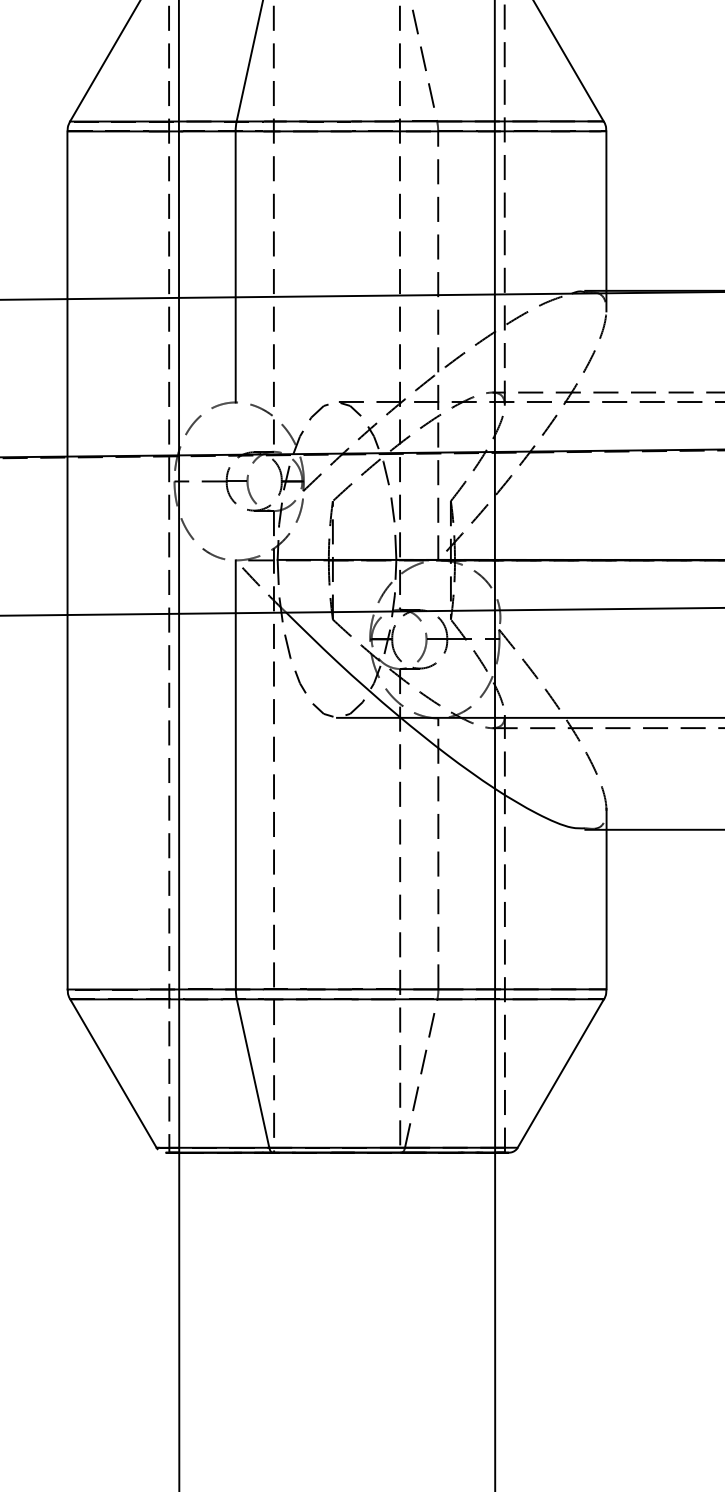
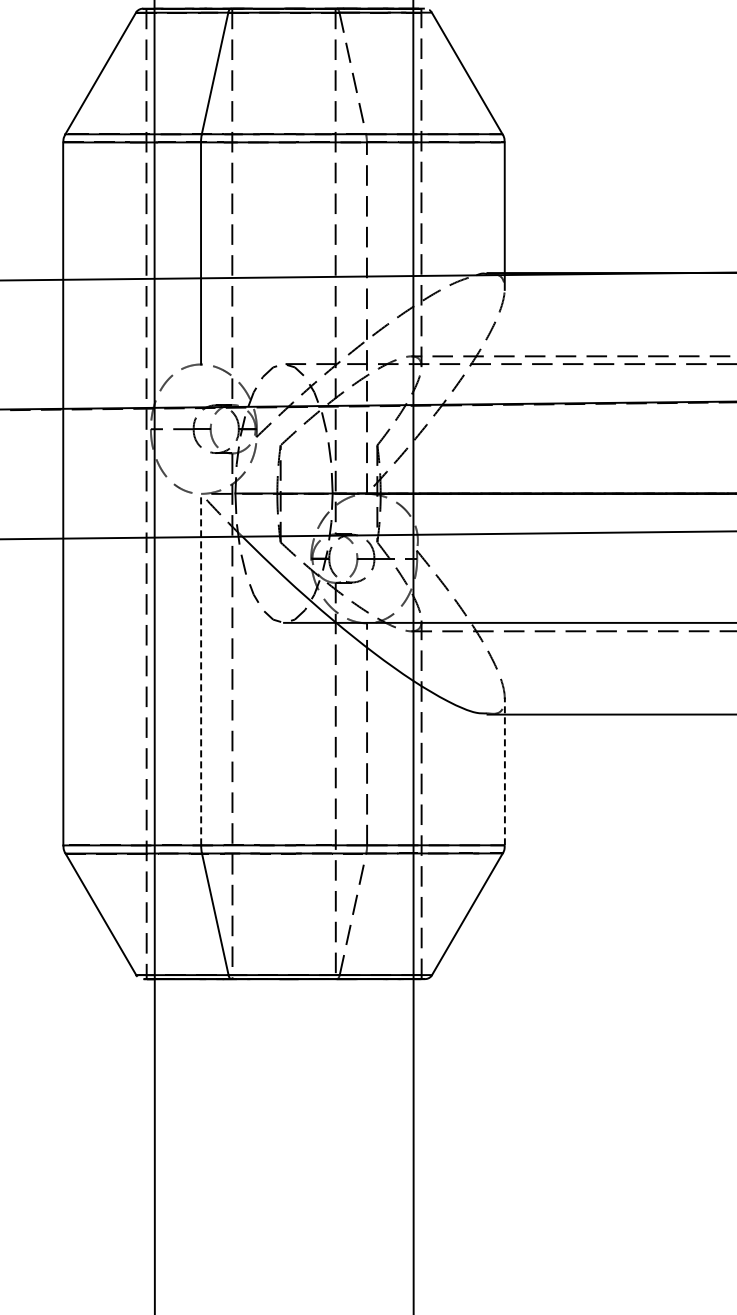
line: (236, 774) -> (201, 669), solid -> dashed
line: (606, 899) -> (504, 771), solid -> dashed

